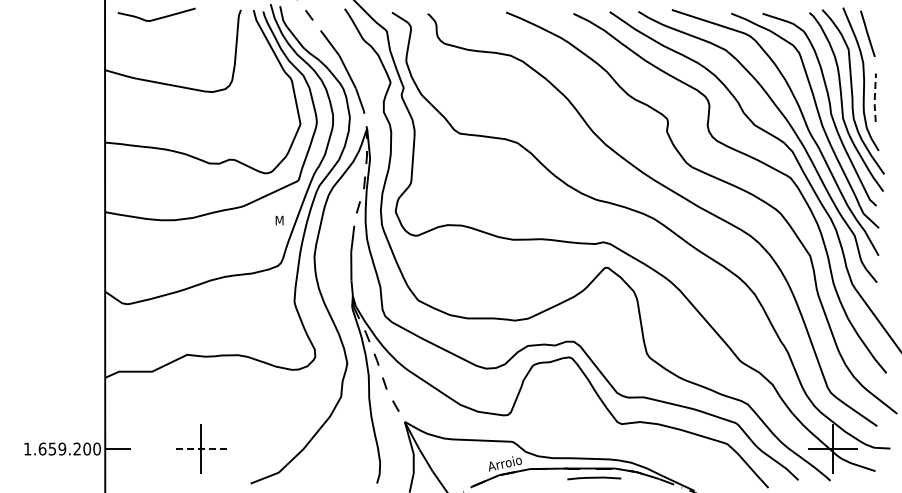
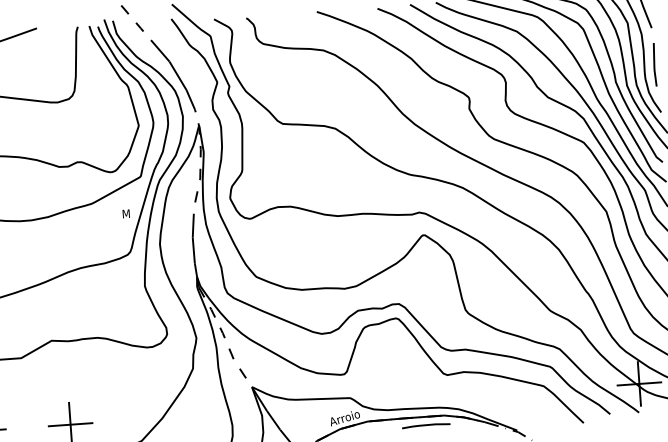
line: (874, 99) -> (654, 66), dashed -> solid
line: (200, 449) -> (69, 425), dashed -> solid

